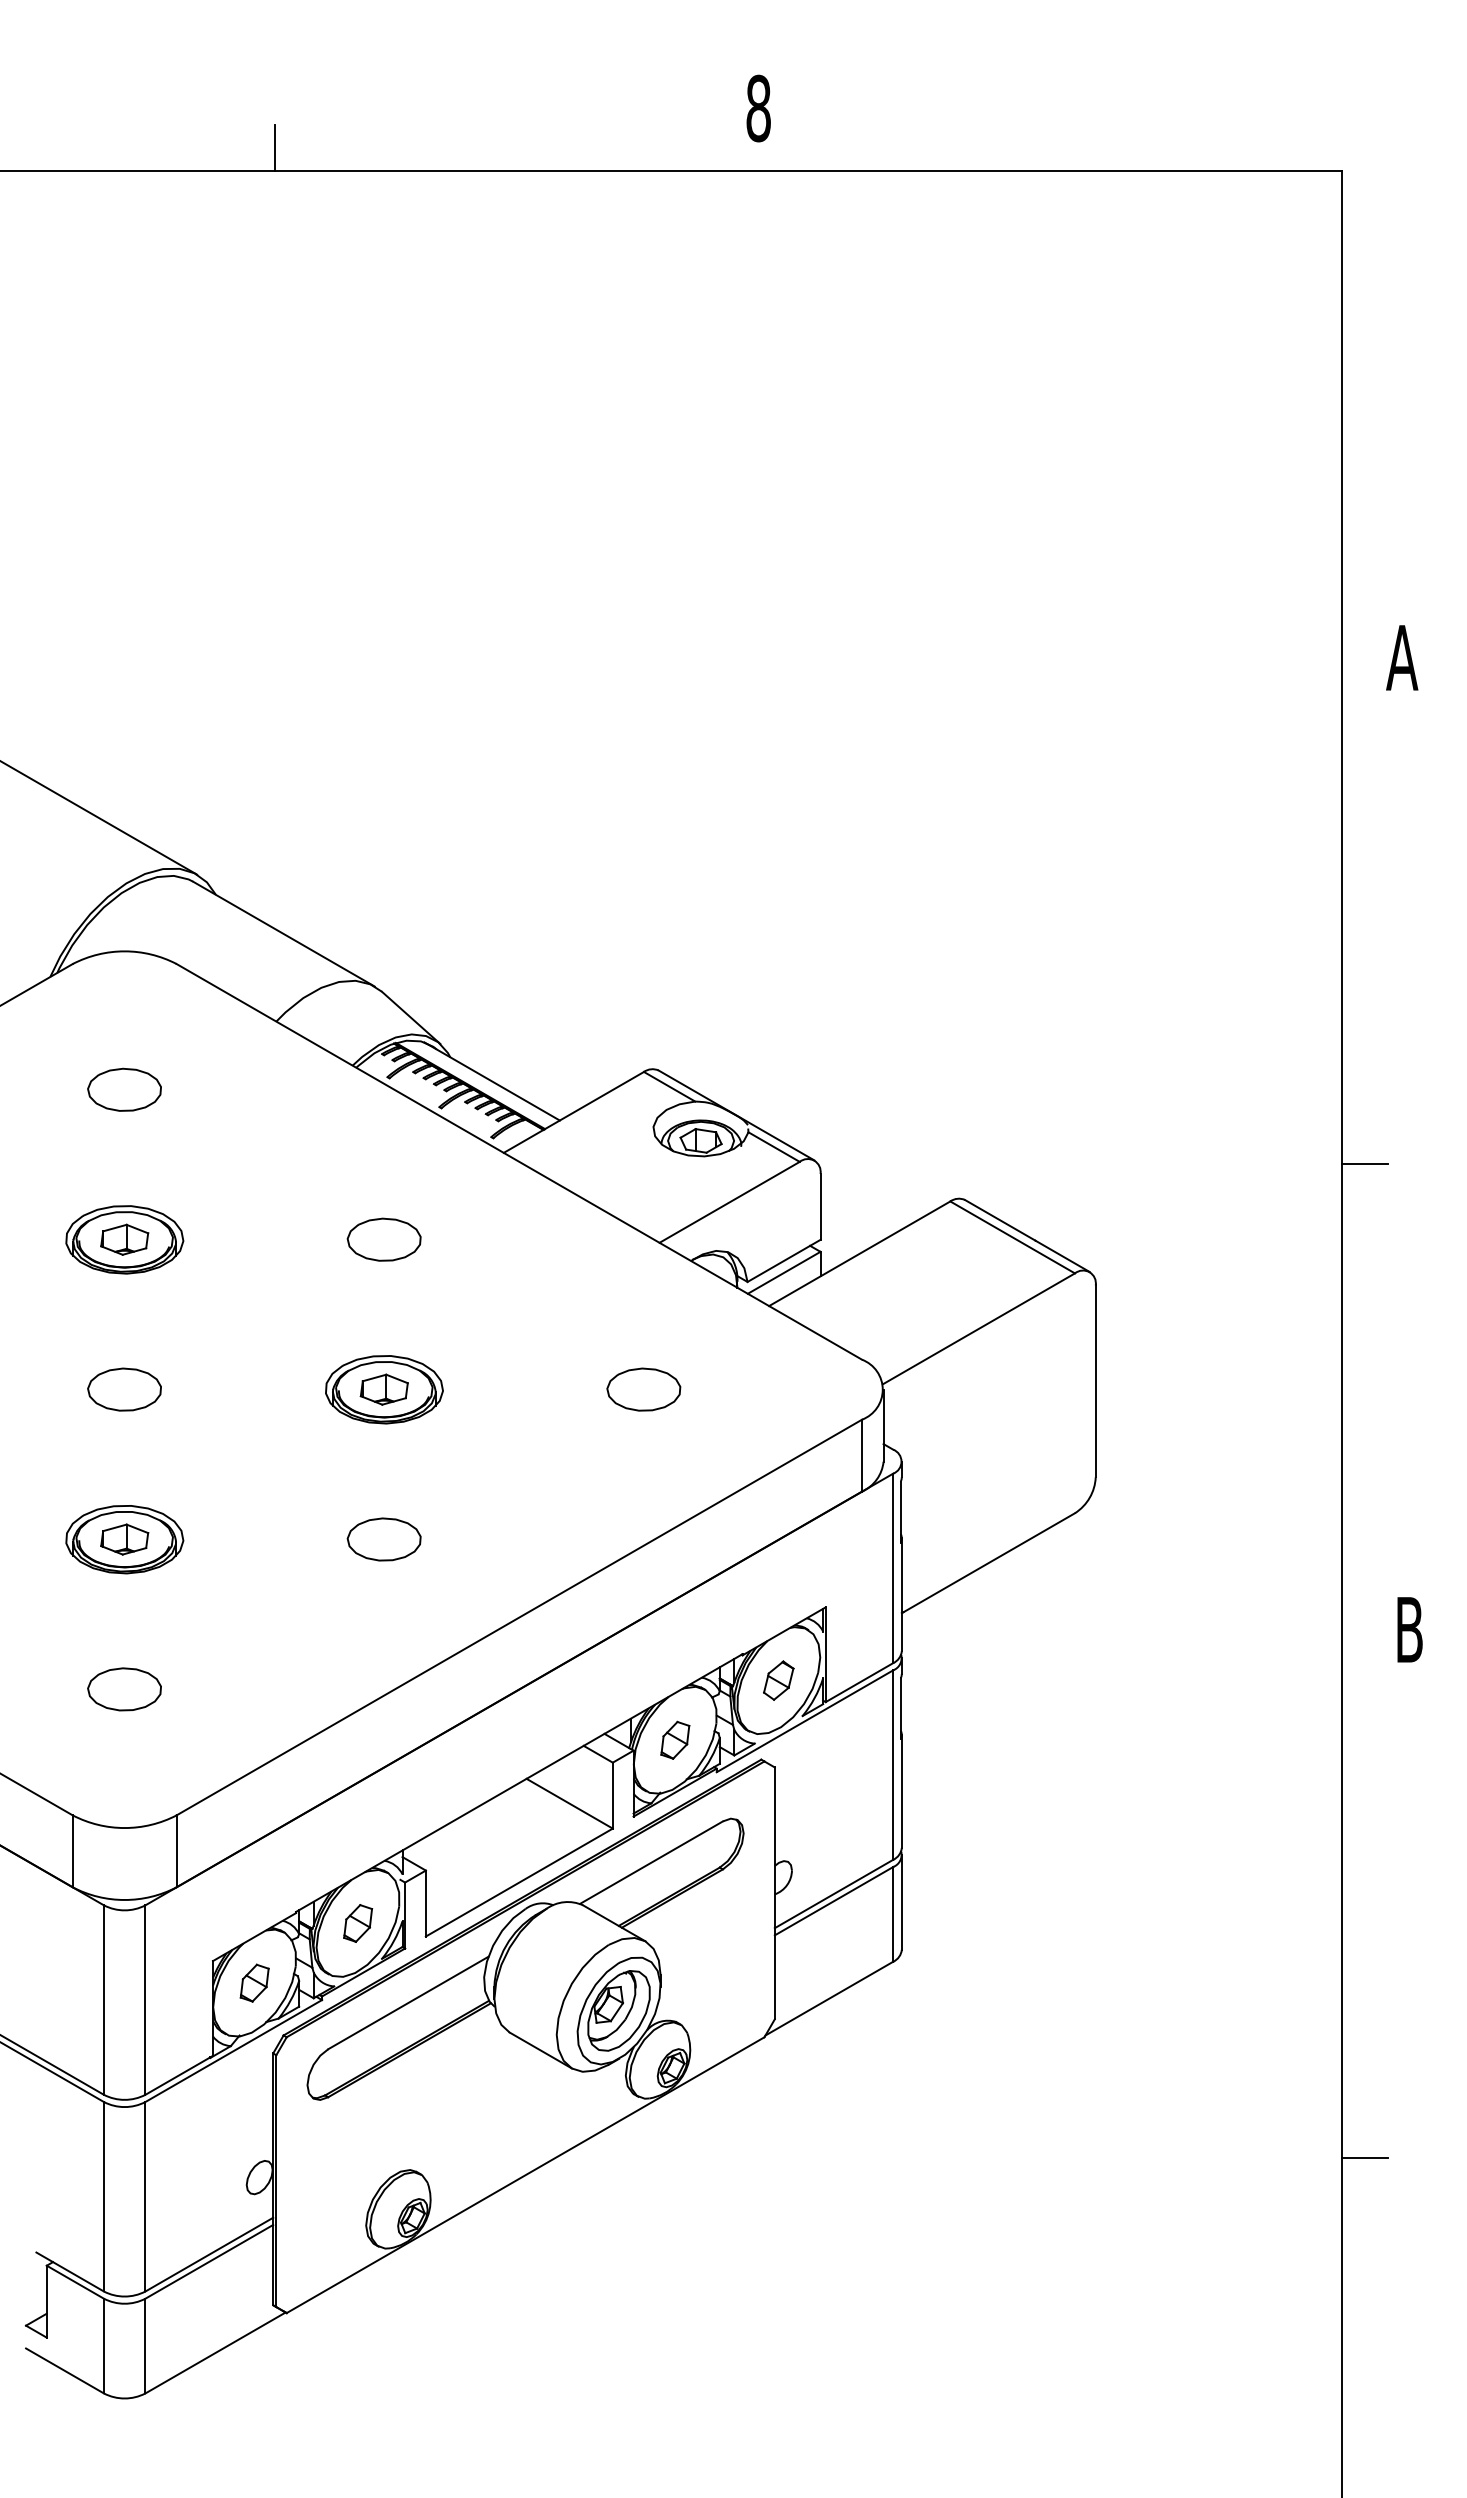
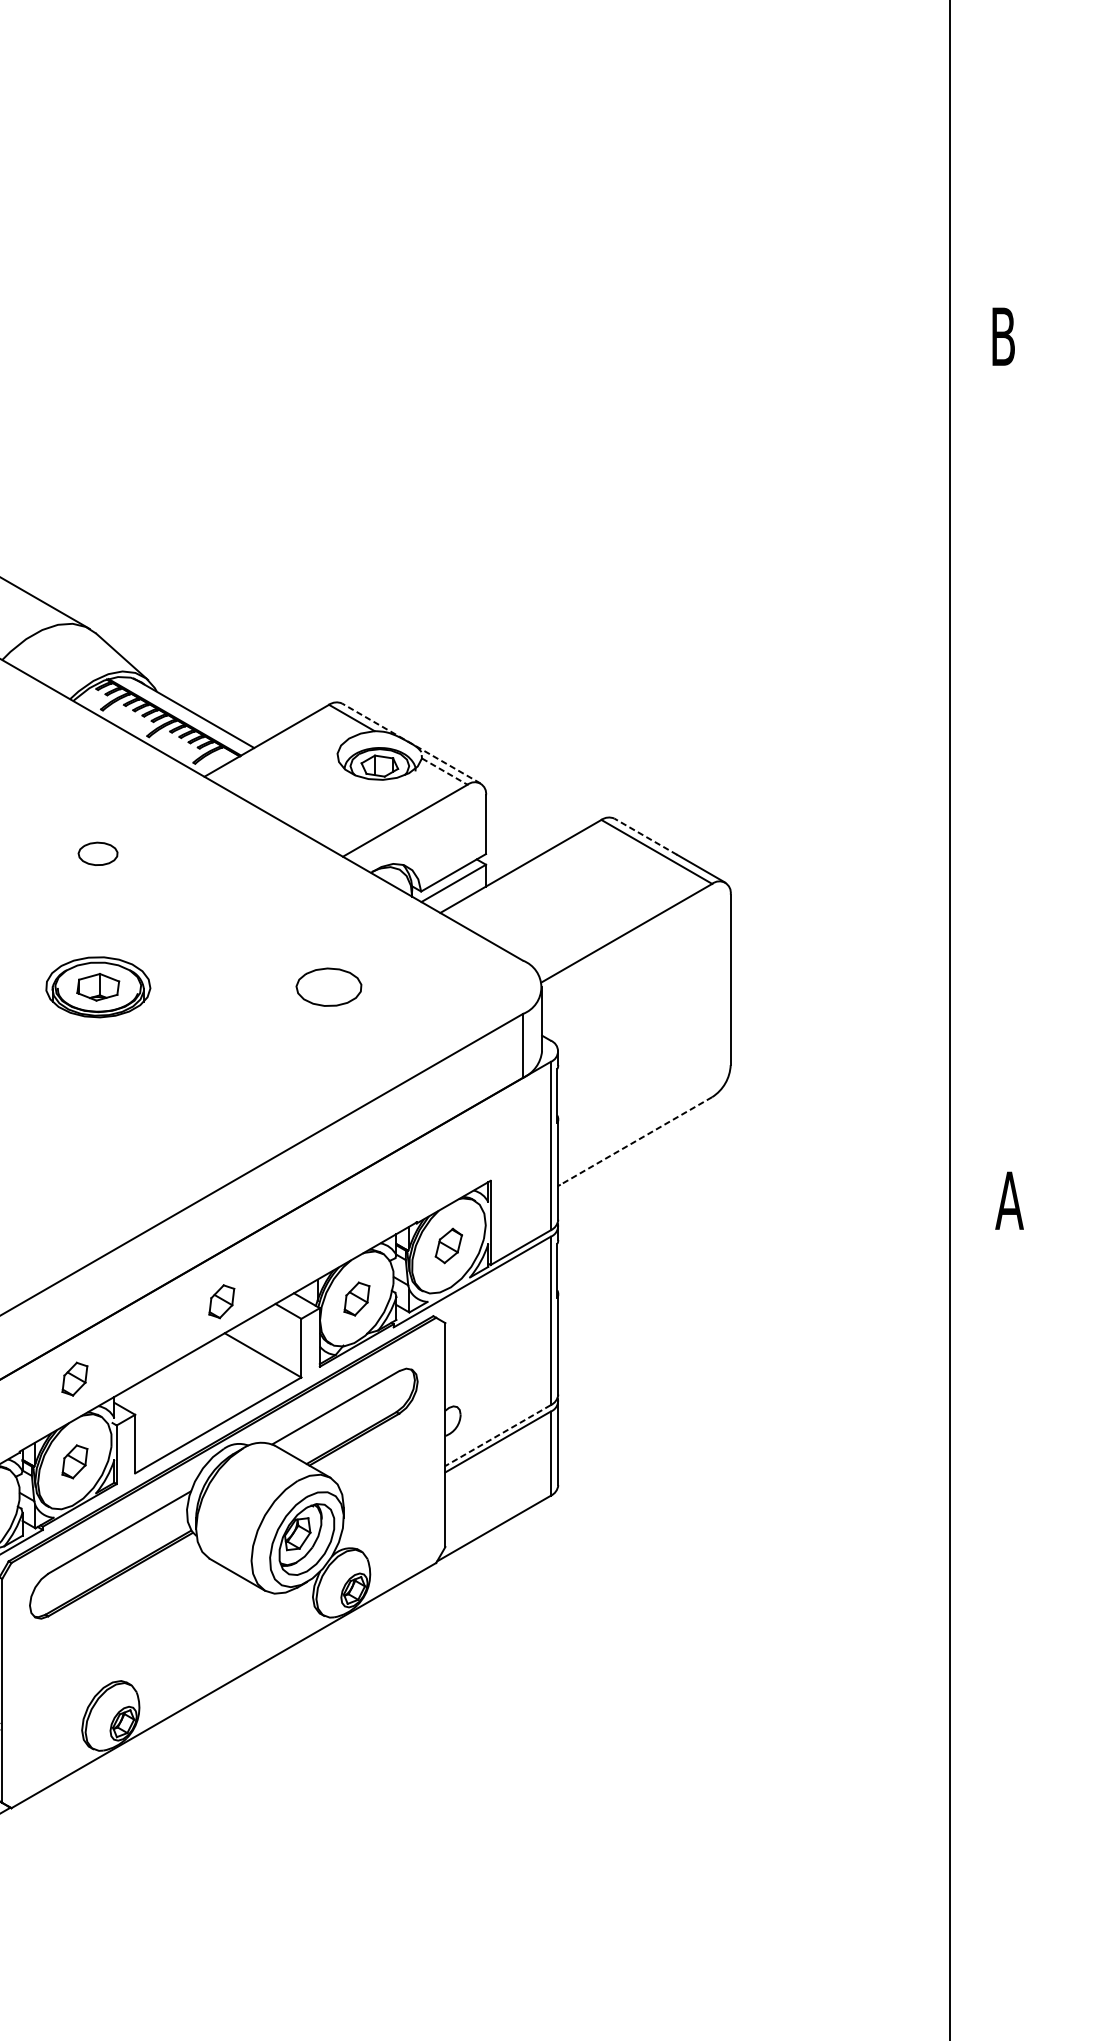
text: (1402, 657) -> (1003, 336), A -> B
line: (736, 1115) -> (411, 743), solid -> dashed
line: (774, 1147) -> (445, 771), solid -> dashed
line: (1365, 1164) -> (970, 787), removed
line: (1000, 1220) -> (646, 836), solid -> dashed
part: (383, 1239) -> (97, 853), size x0.6
part: (383, 1539) -> (97, 1120), removed
line: (989, 1562) -> (636, 1140), solid -> dashed
text: (1409, 1629) -> (1009, 1200), B -> A
part: (523, 1742) -> (221, 1300), added
part: (358, 1830) -> (75, 1379), added
line: (833, 1894) -> (497, 1436), solid -> dashed
line: (1365, 2157) -> (970, 1669), removed

